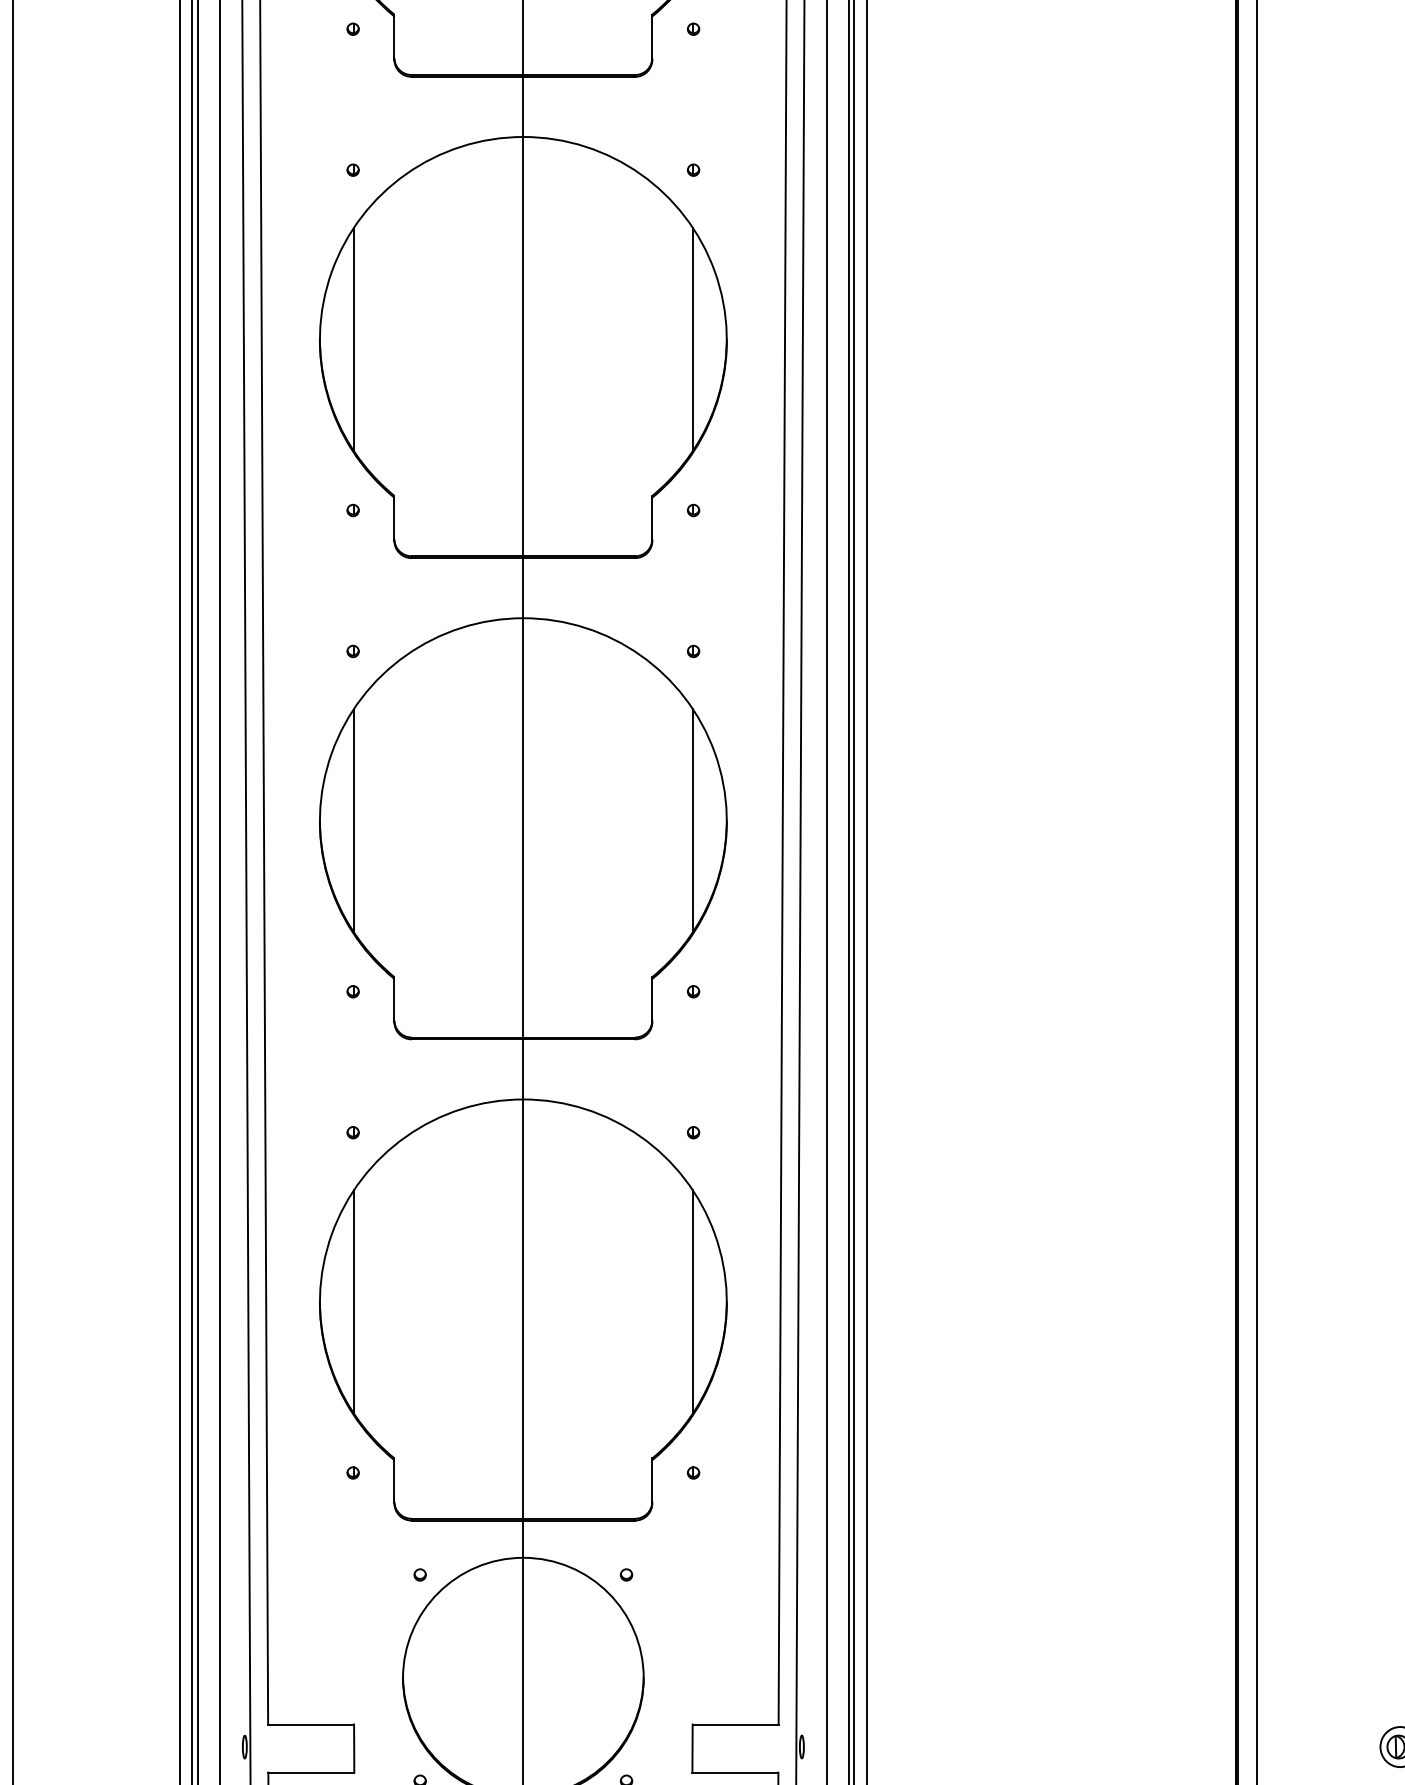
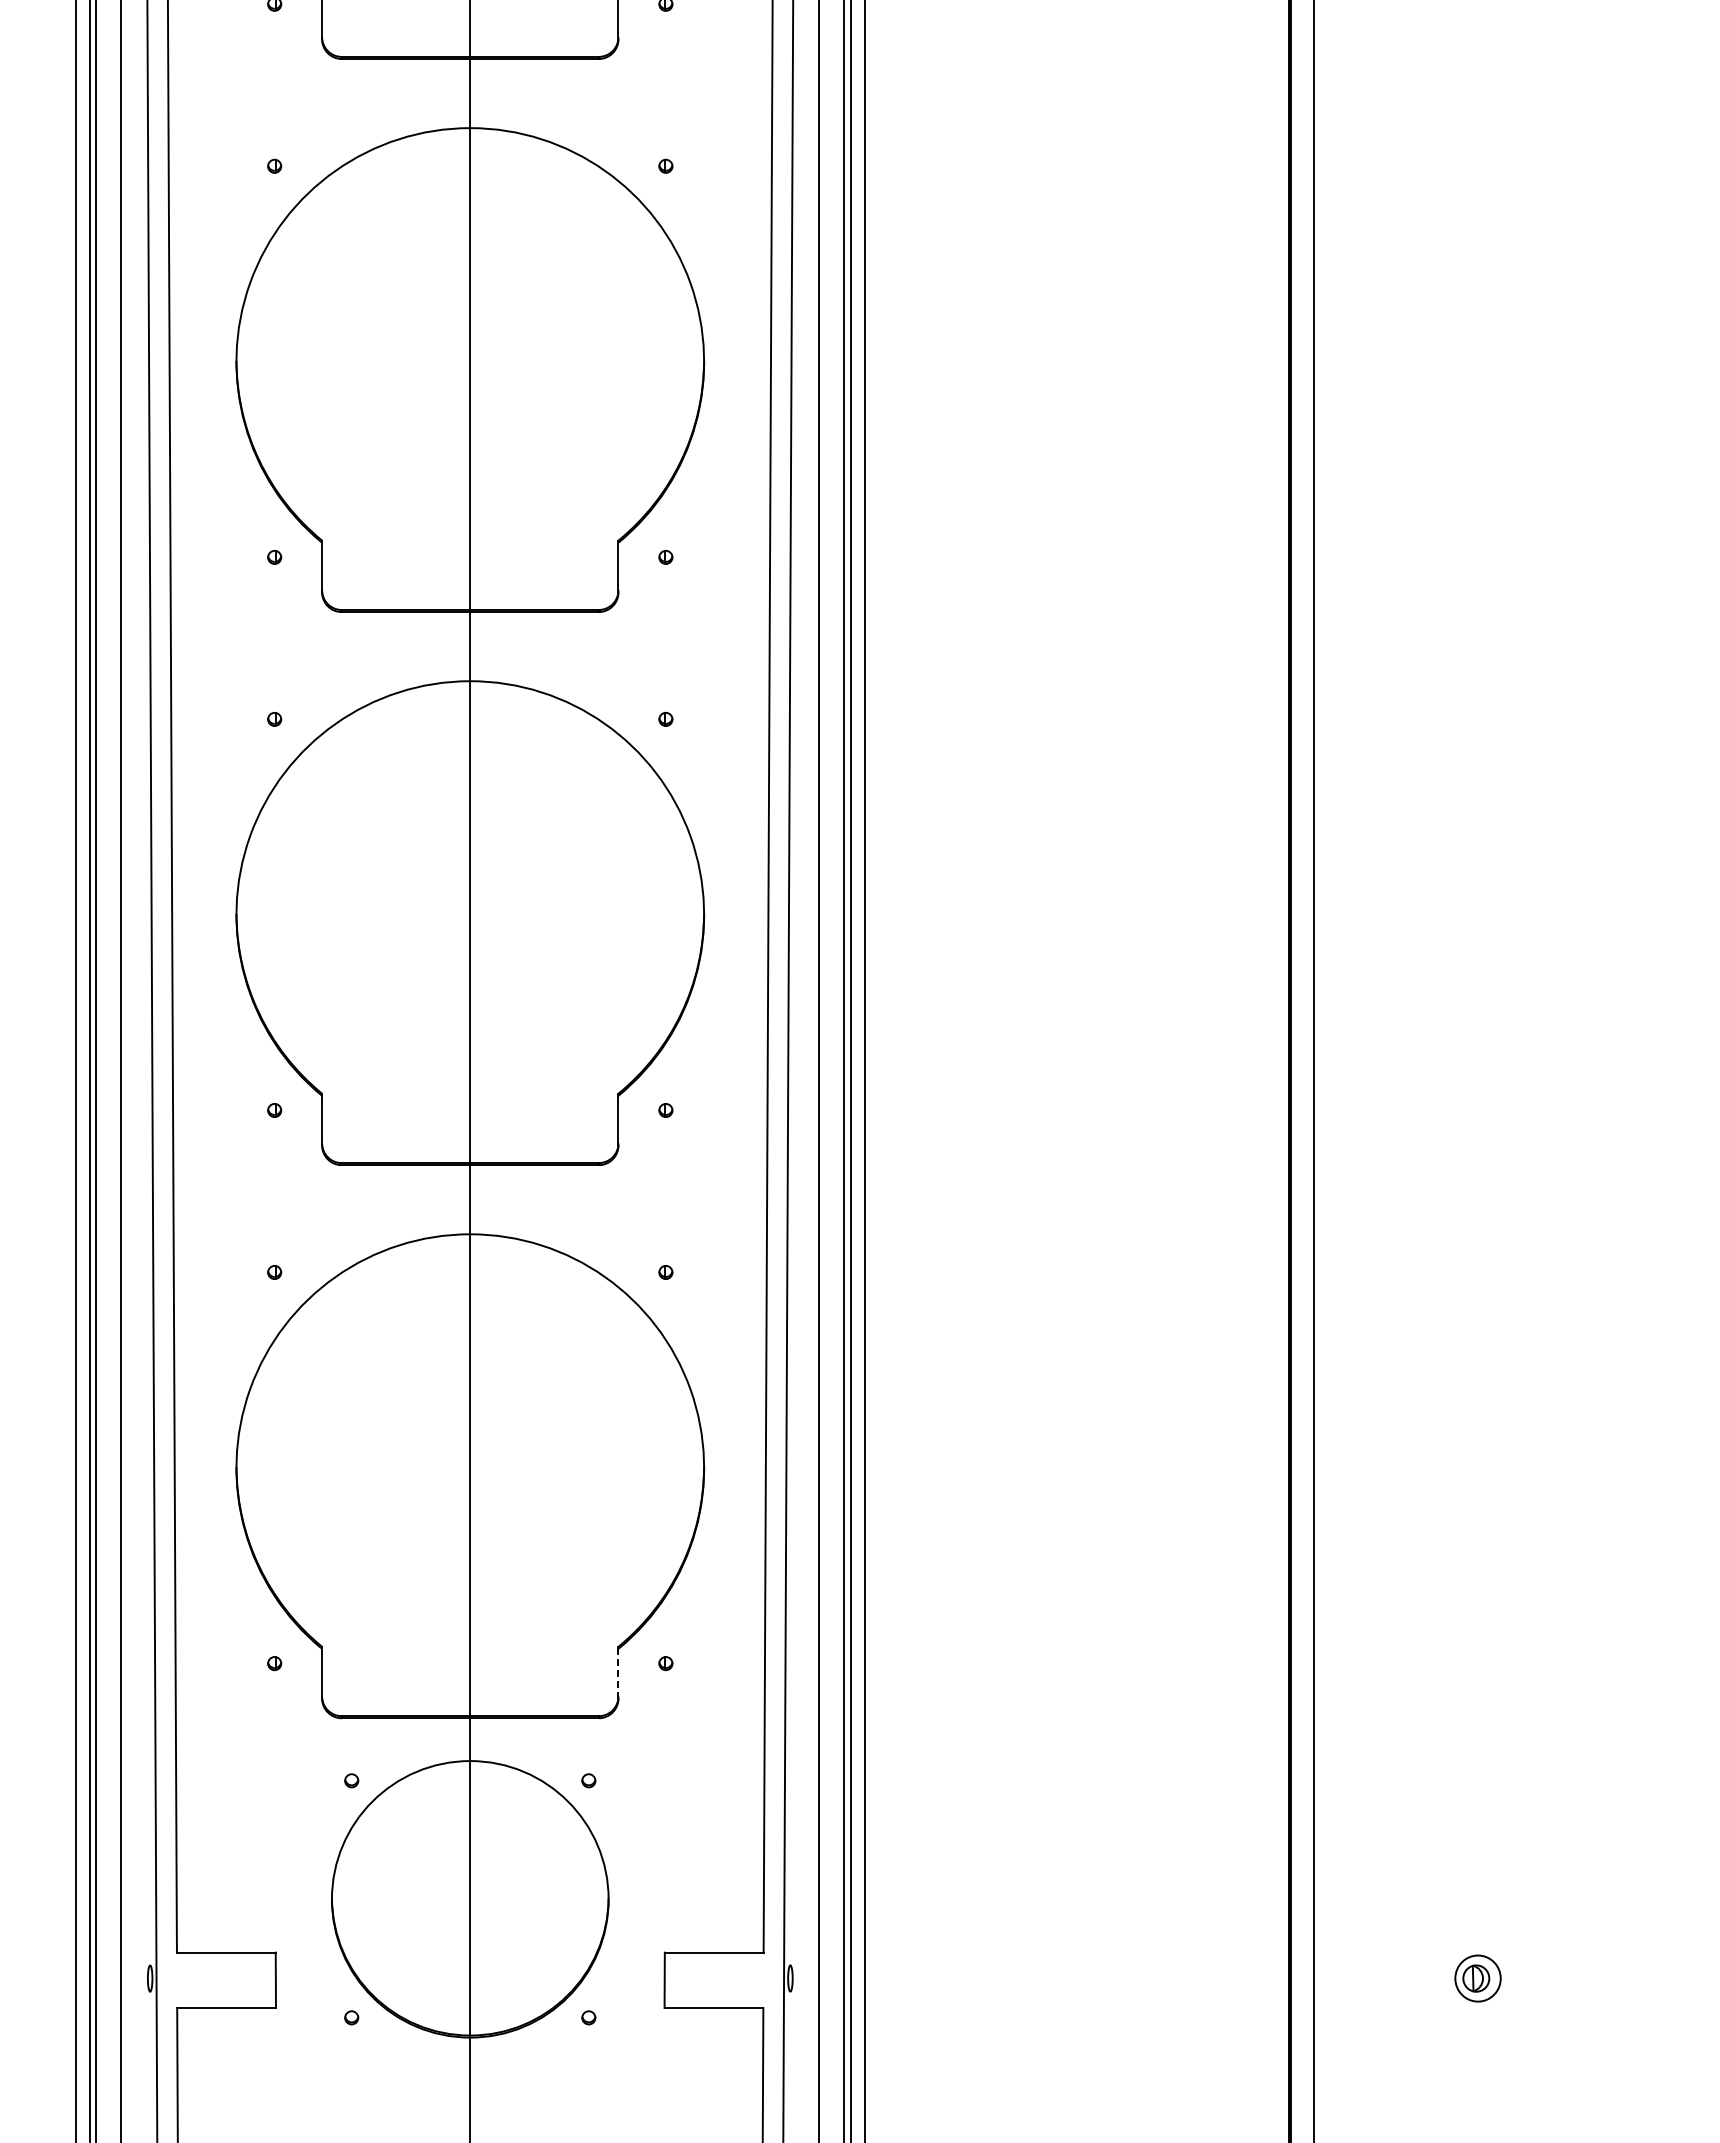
line: (353, 339) -> (275, 360), removed
line: (692, 339) -> (664, 360), removed
line: (353, 820) -> (275, 913), removed
line: (692, 820) -> (664, 913), removed
line: (353, 1301) -> (275, 1466), removed
line: (692, 1301) -> (664, 1466), removed
line: (652, 1481) -> (618, 1673), solid -> dashed

